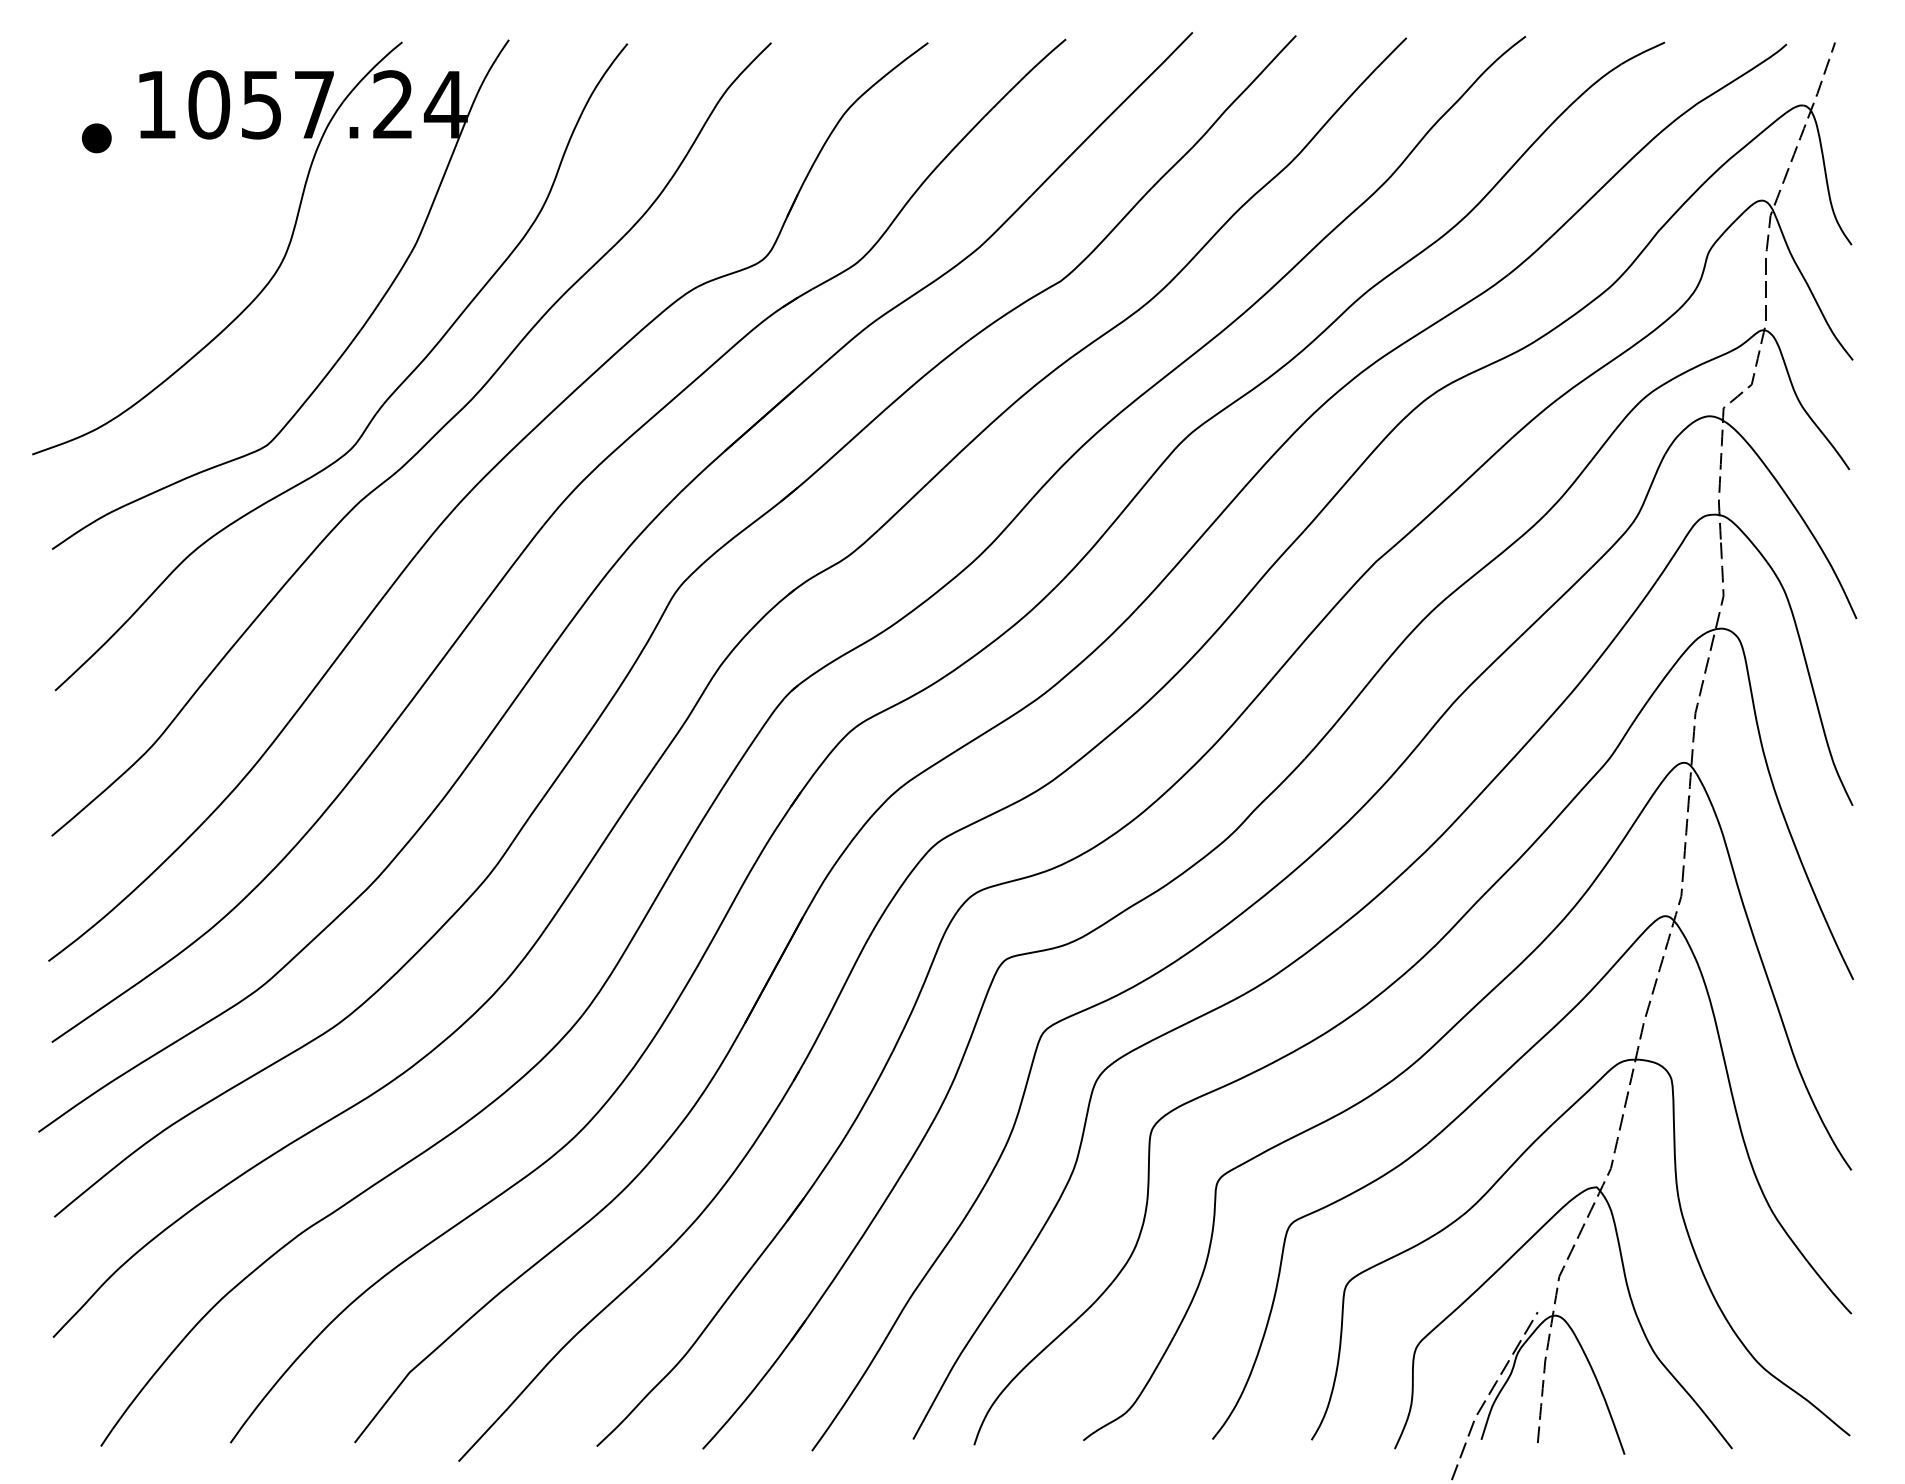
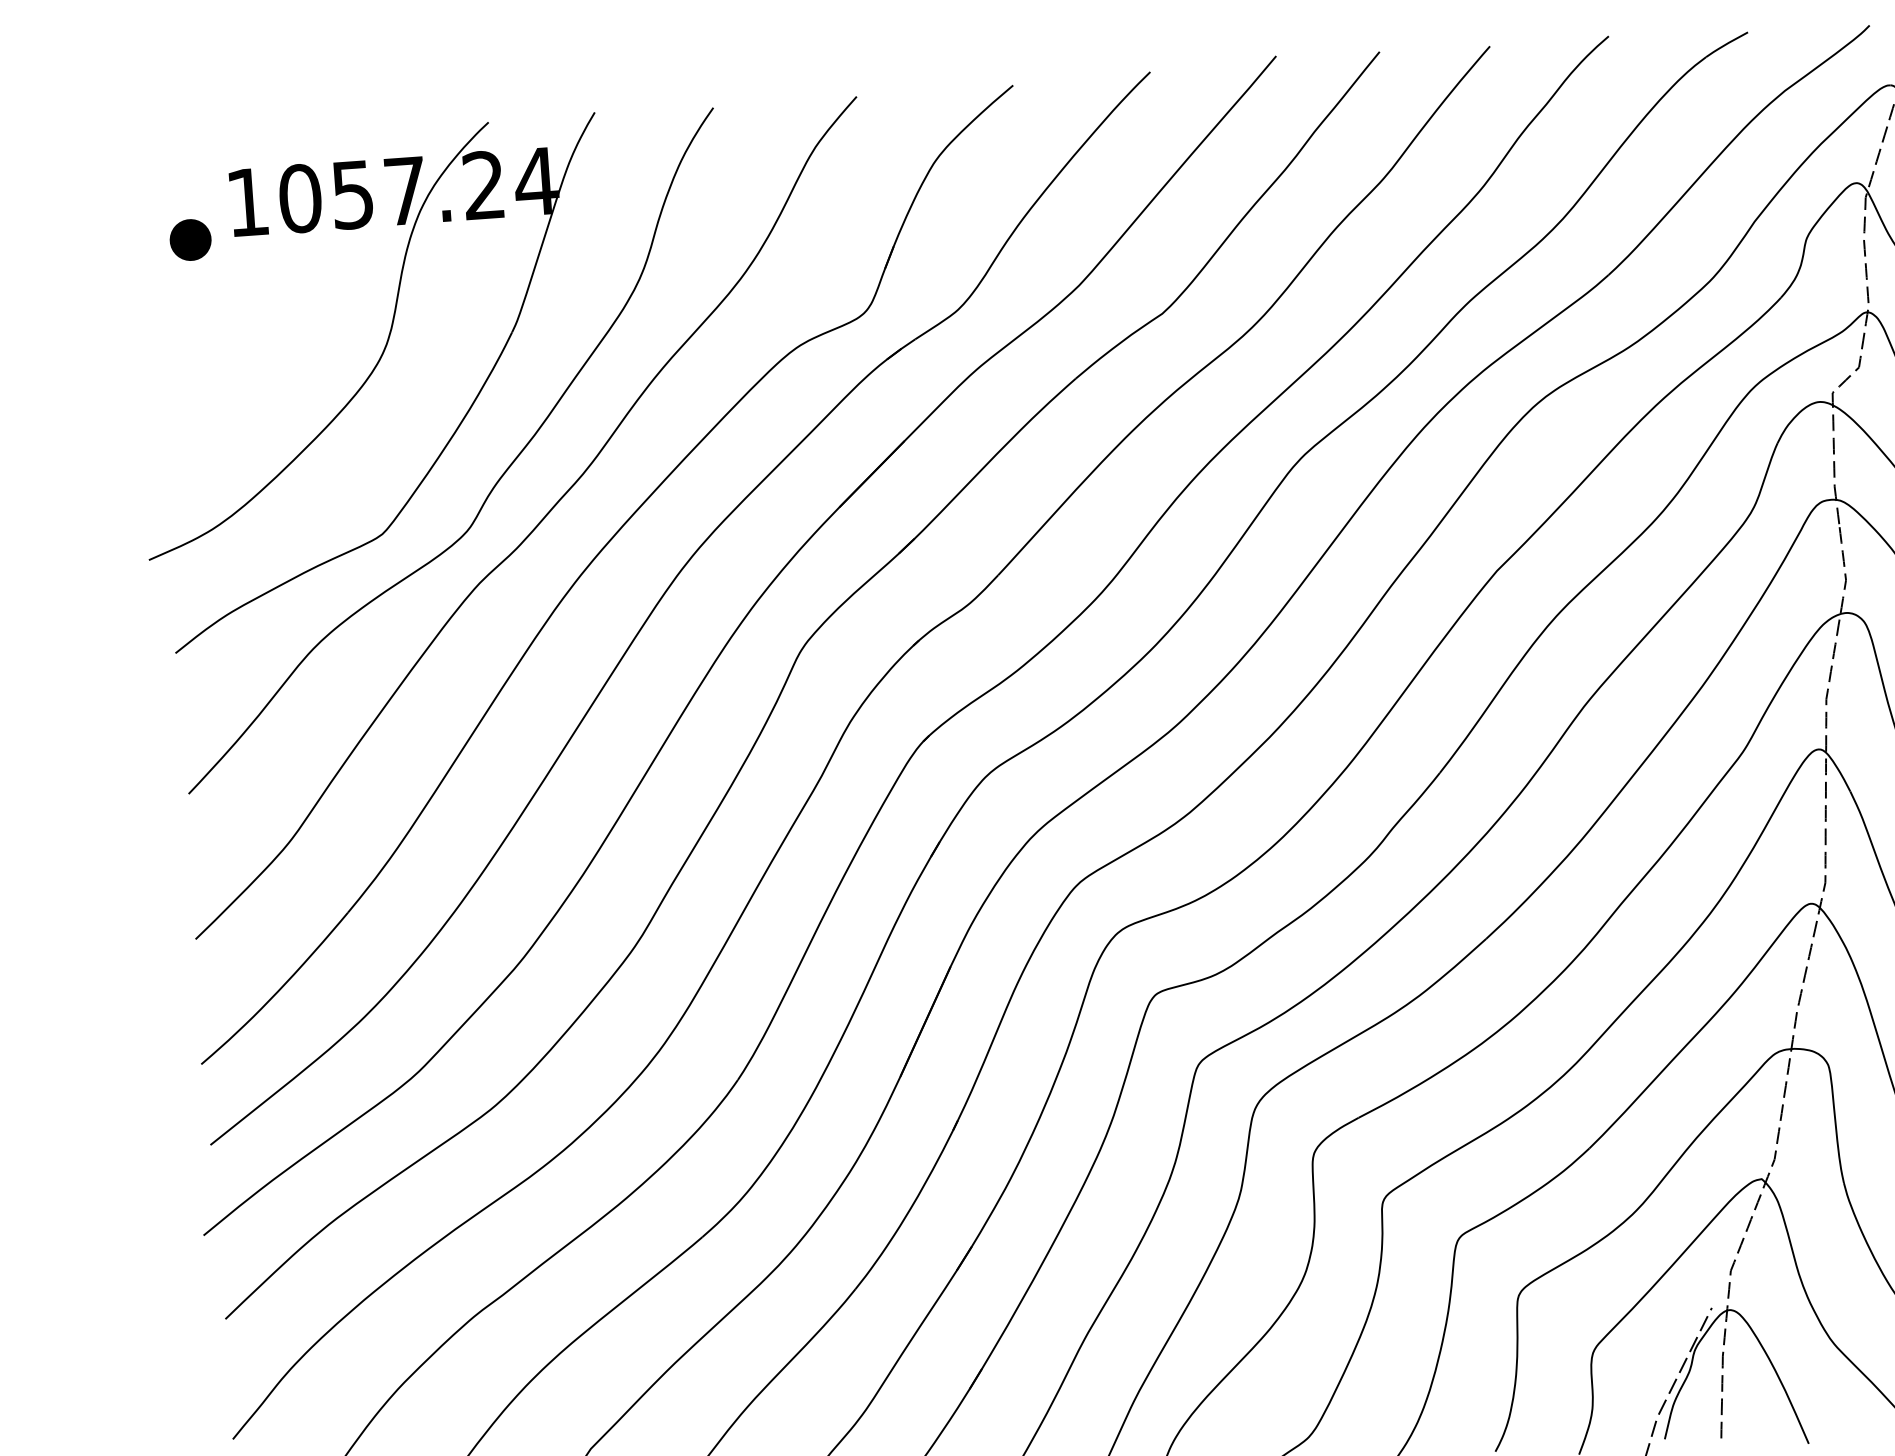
part: (96, 138) -> (190, 240), size x1.4

